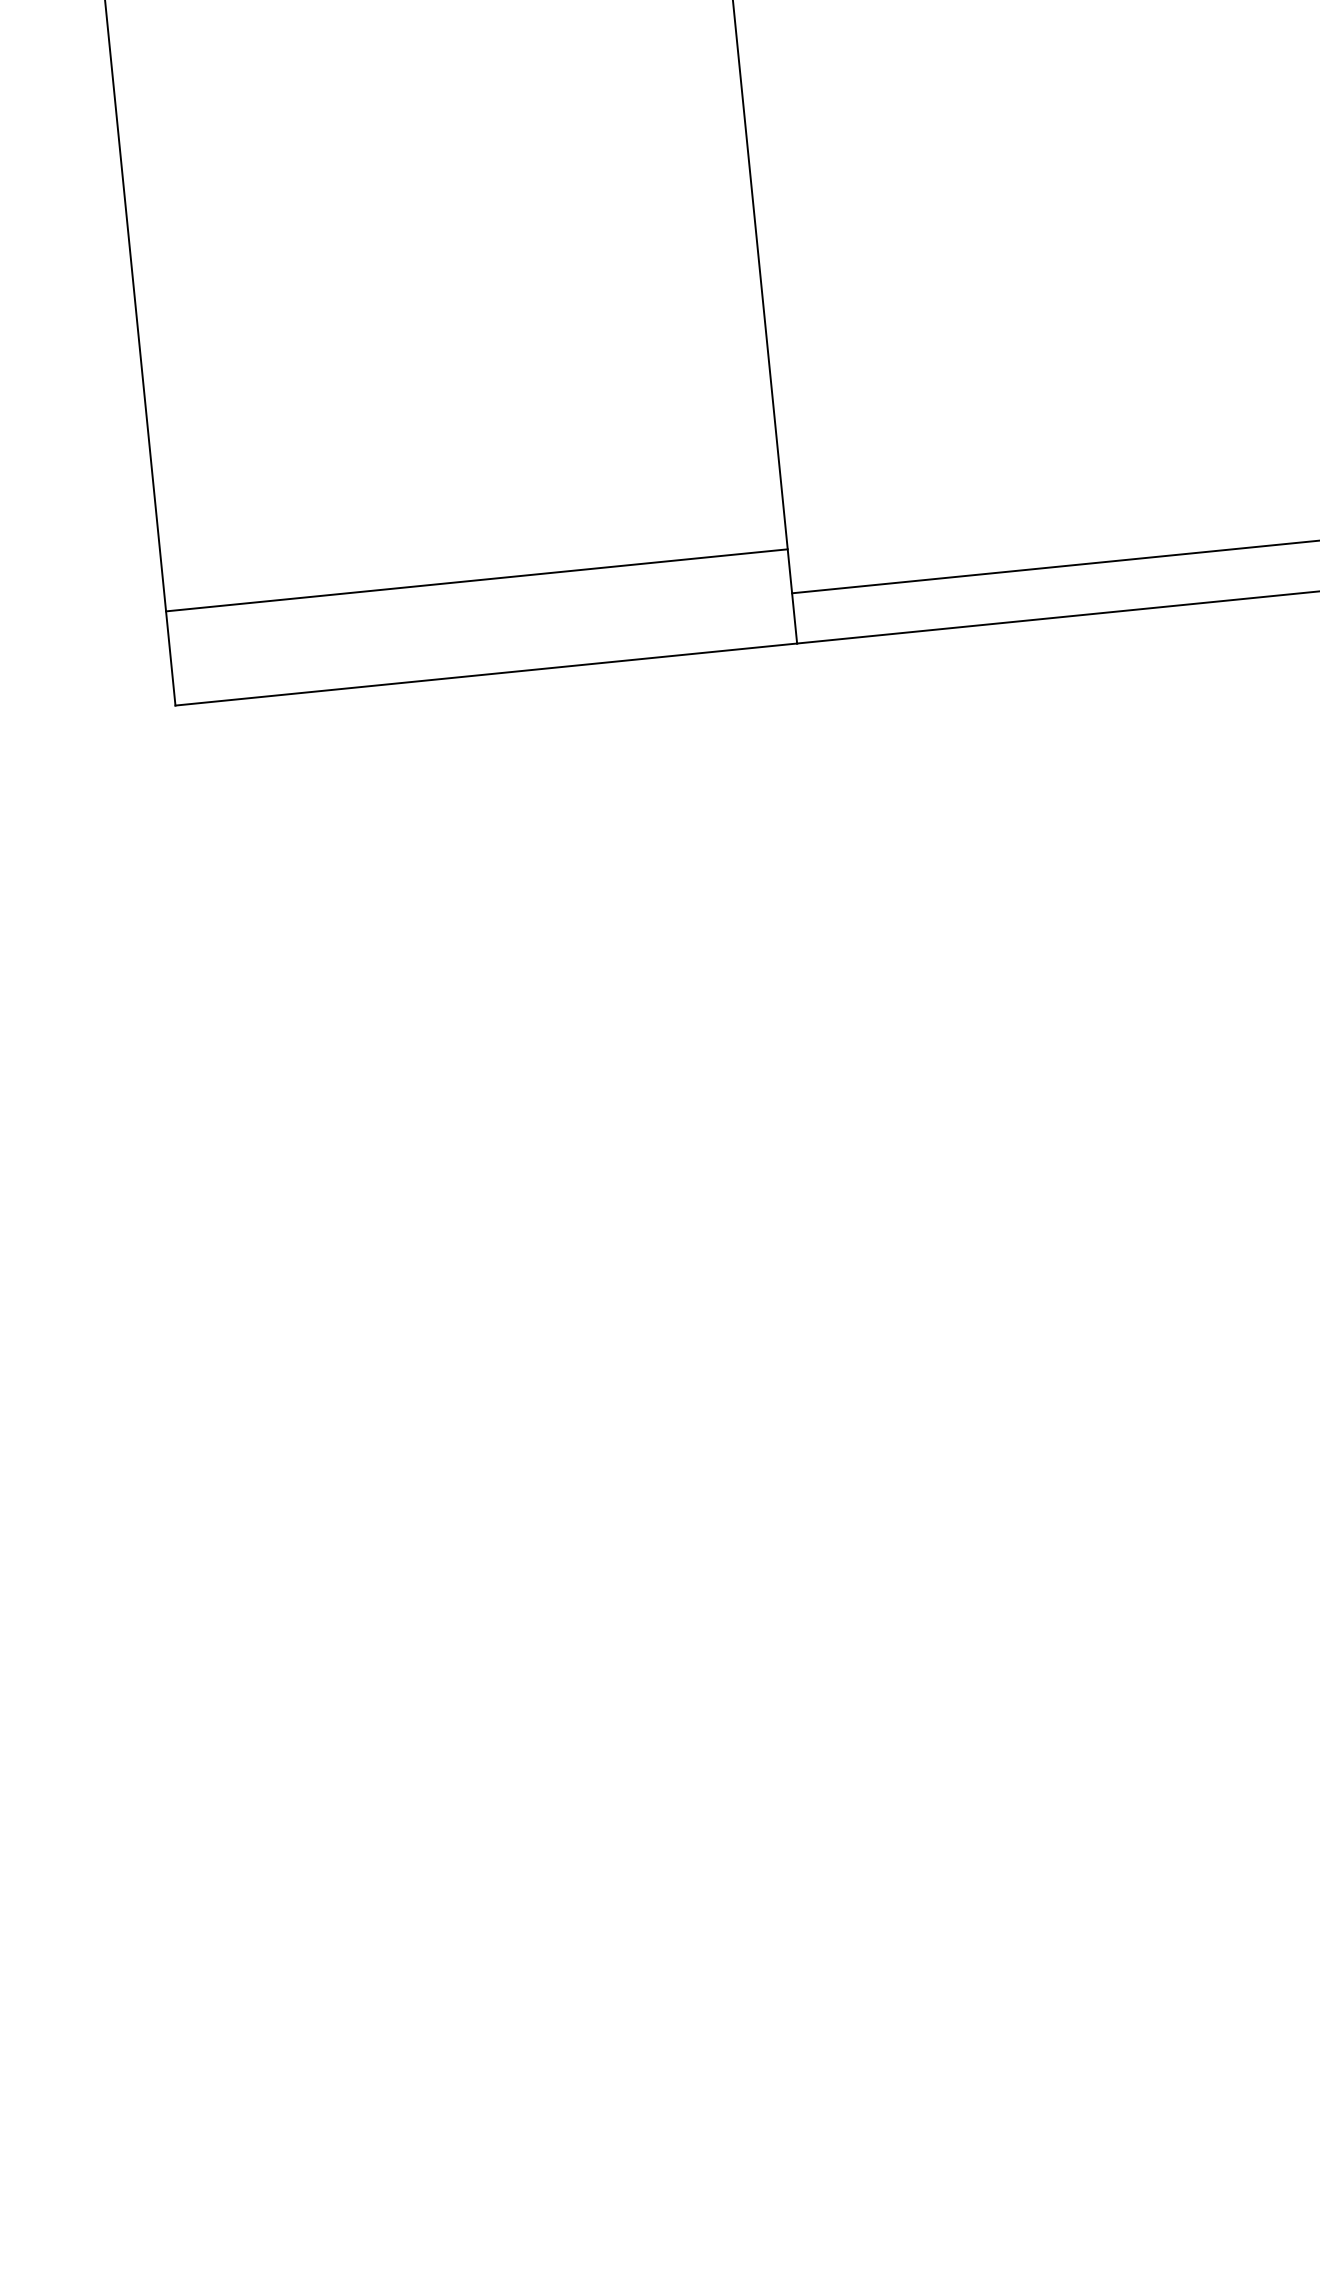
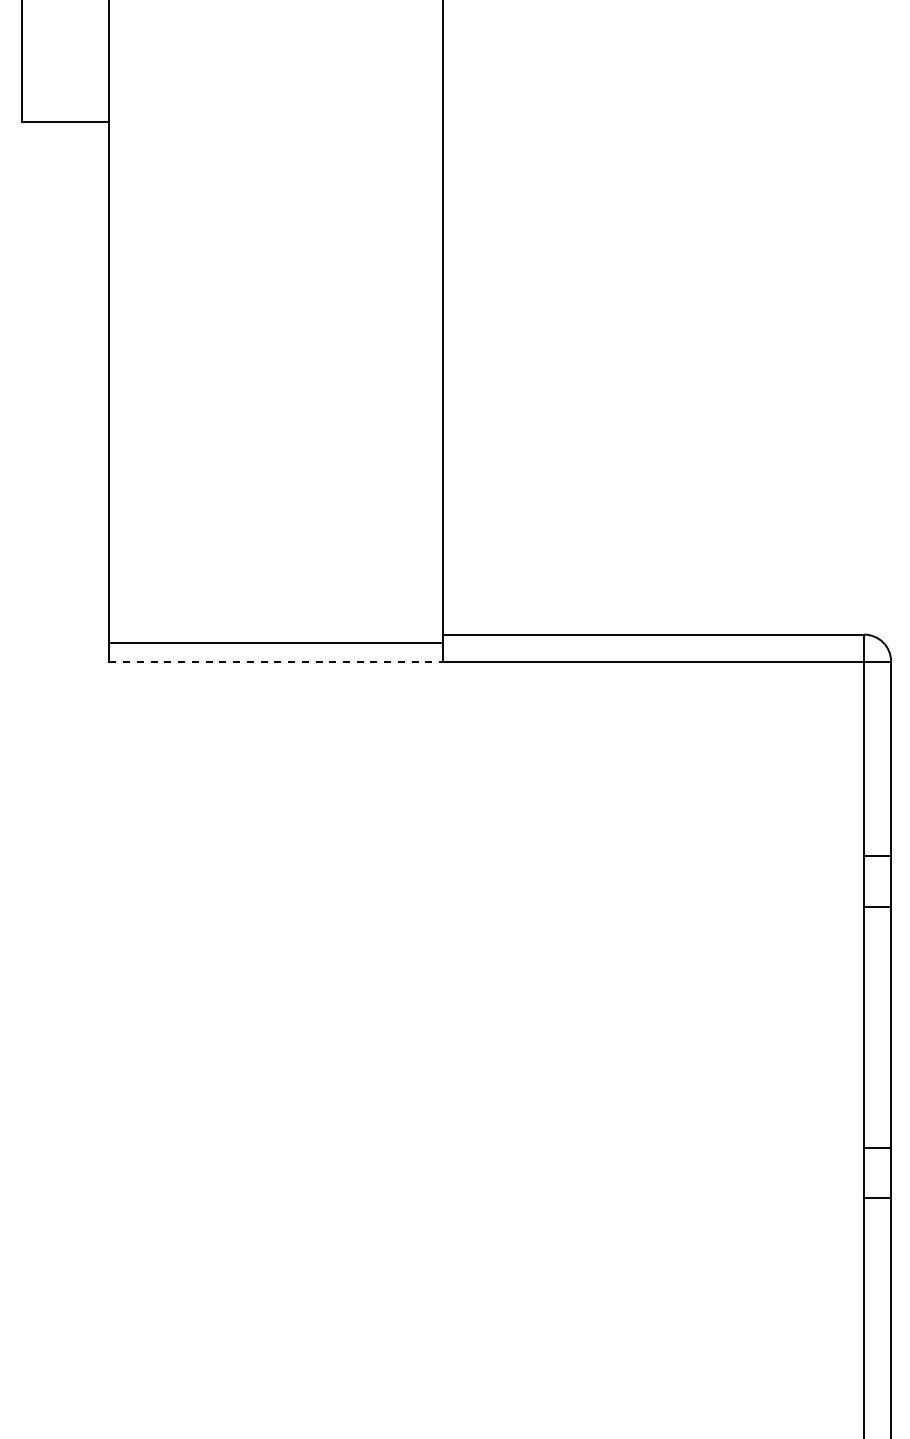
line: (477, 581) -> (276, 643), moved
line: (486, 674) -> (276, 661), solid -> dashed

